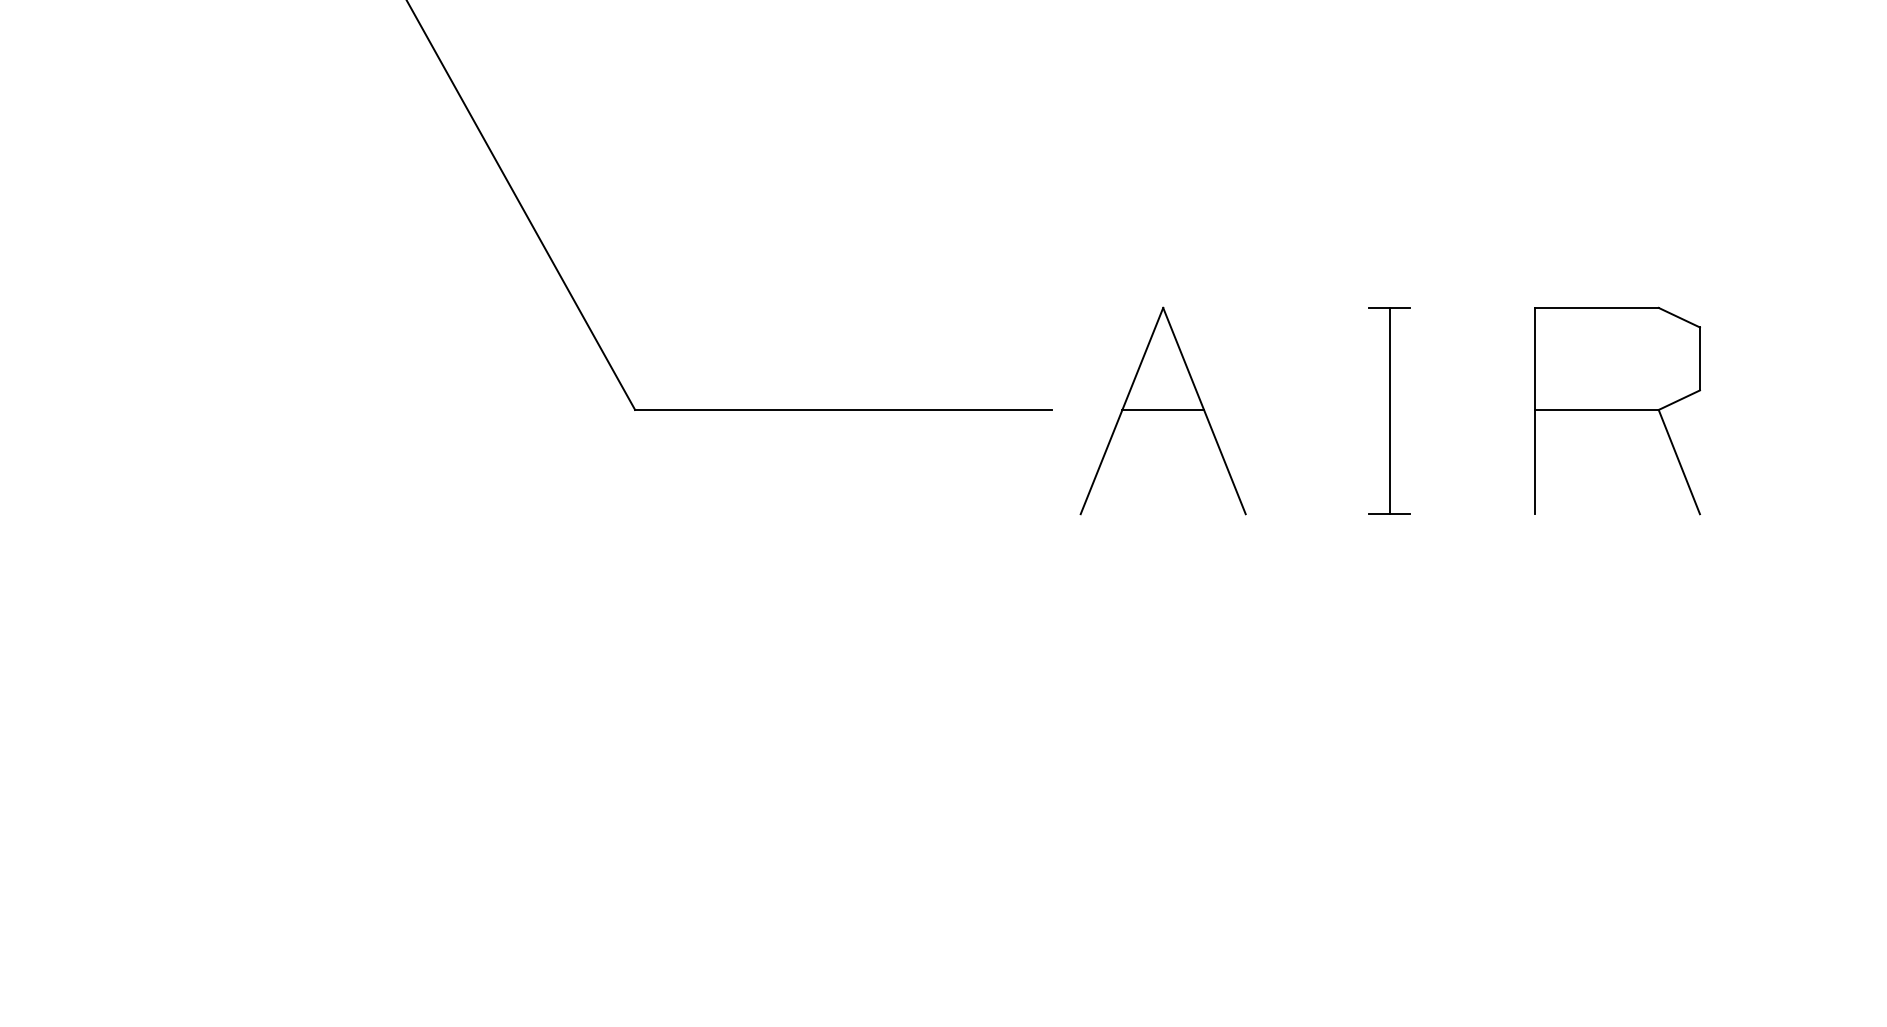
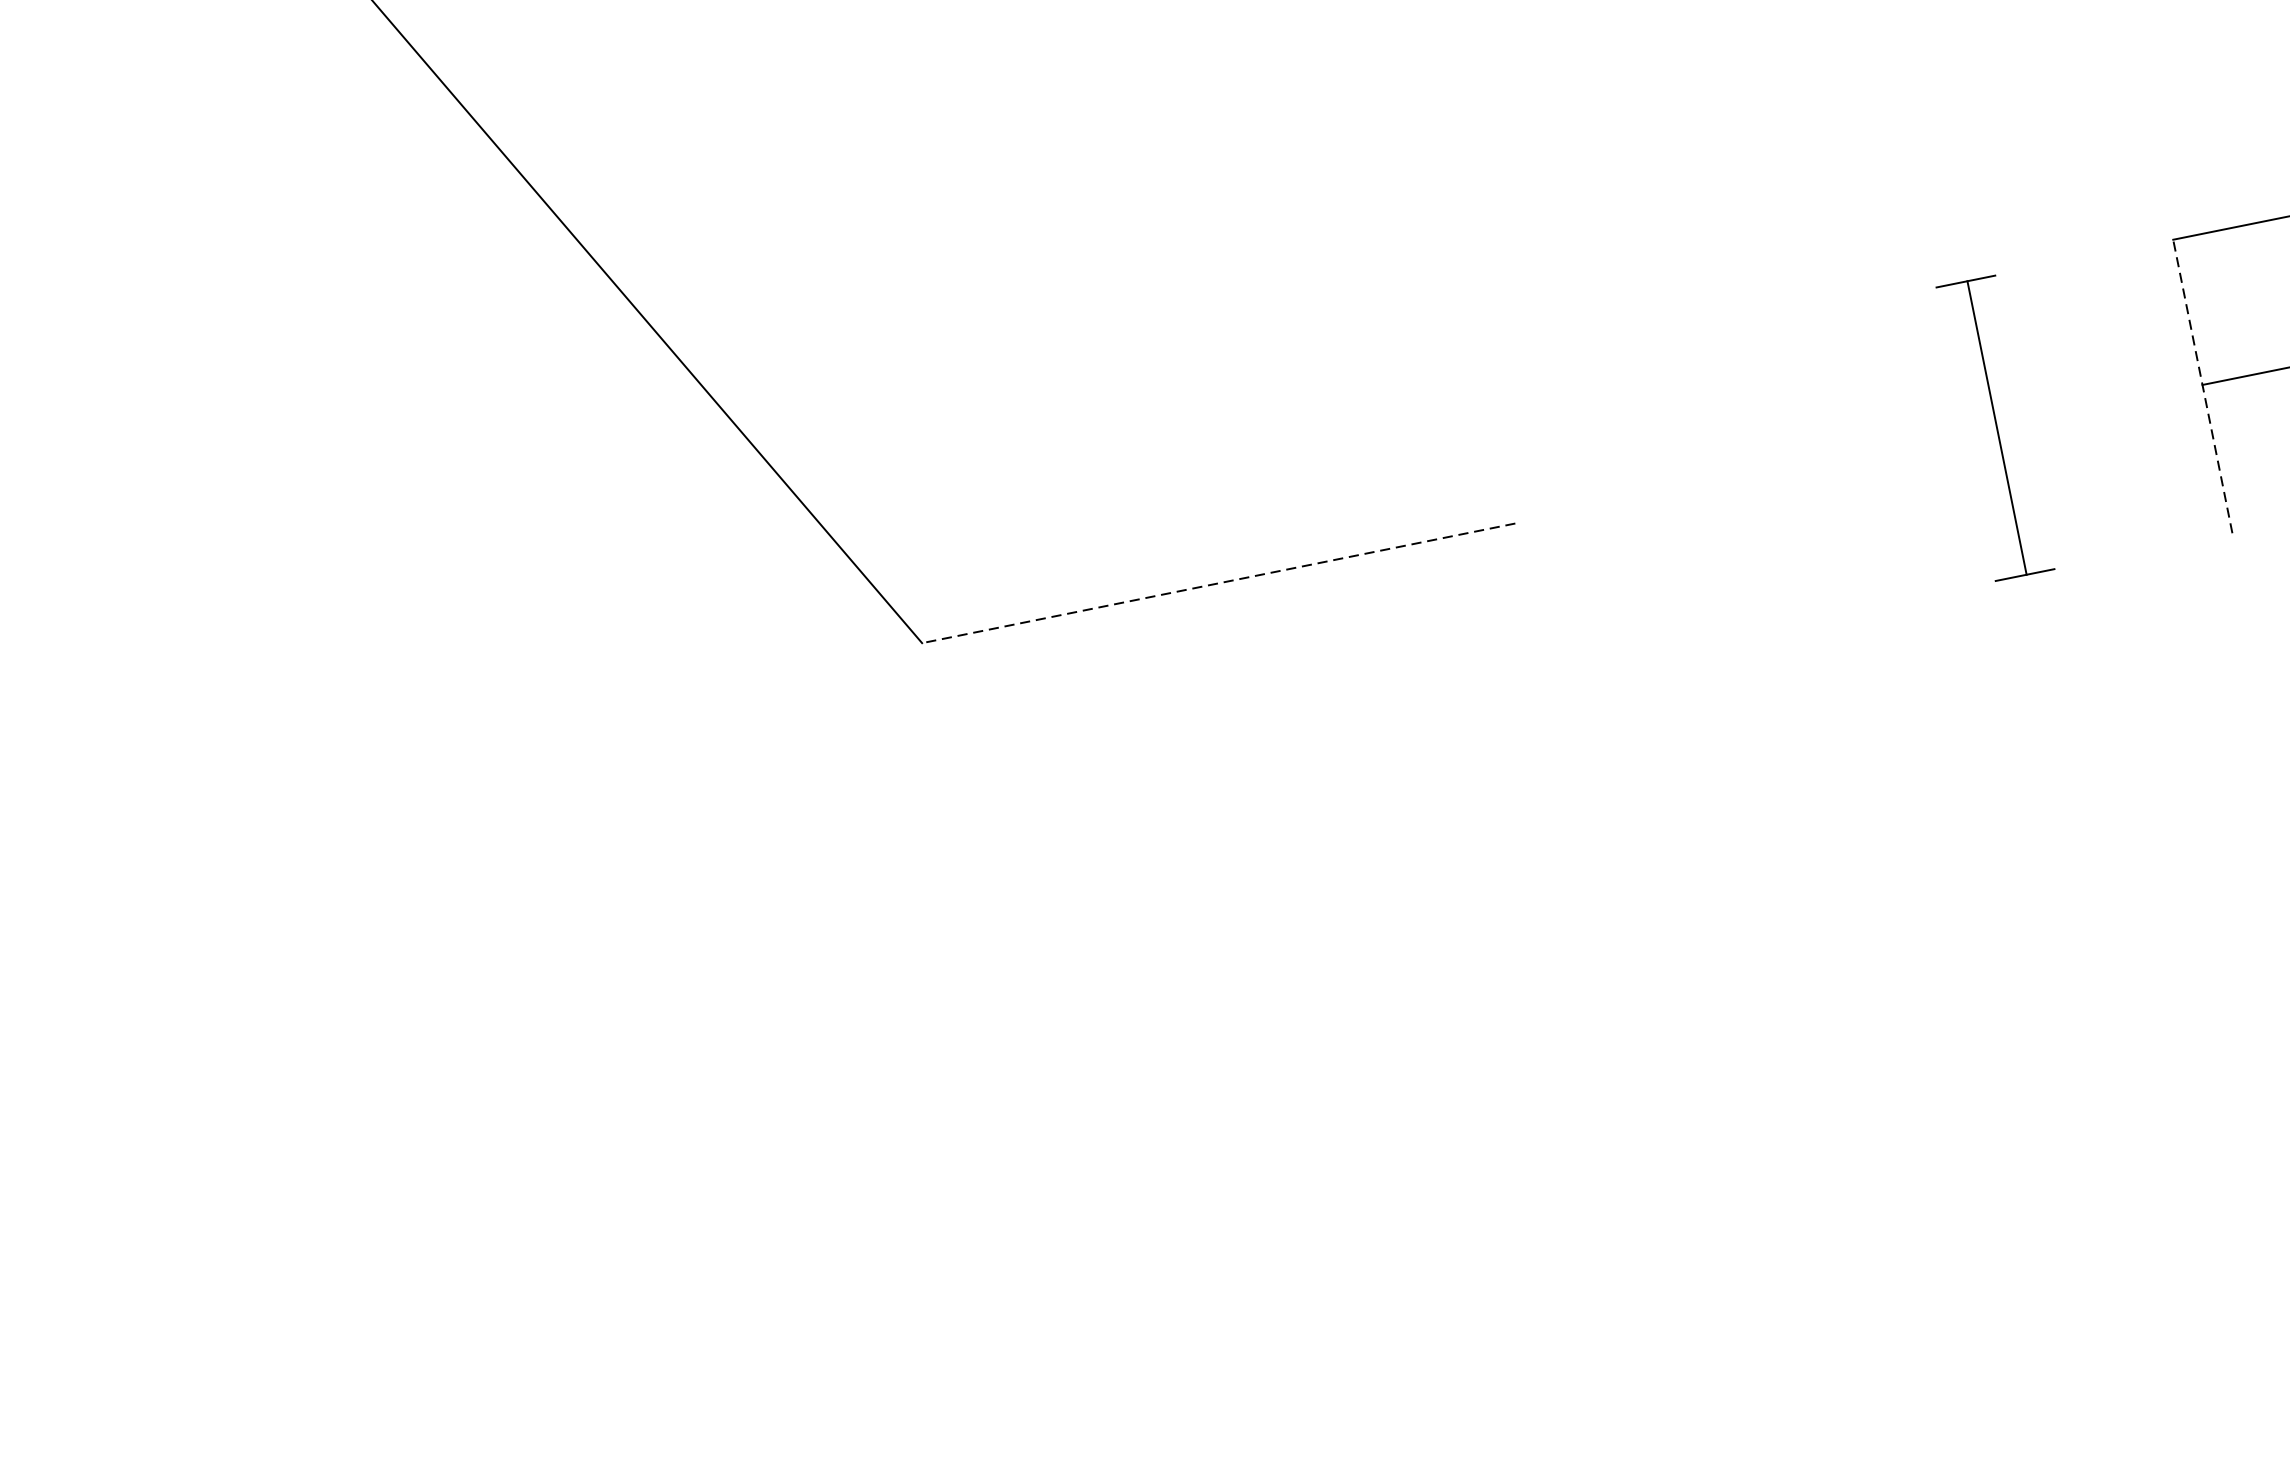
line: (843, 409) -> (1218, 582), solid -> dashed
part: (1162, 410) -> (1672, 492), removed
line: (1534, 410) -> (2201, 385), solid -> dashed

